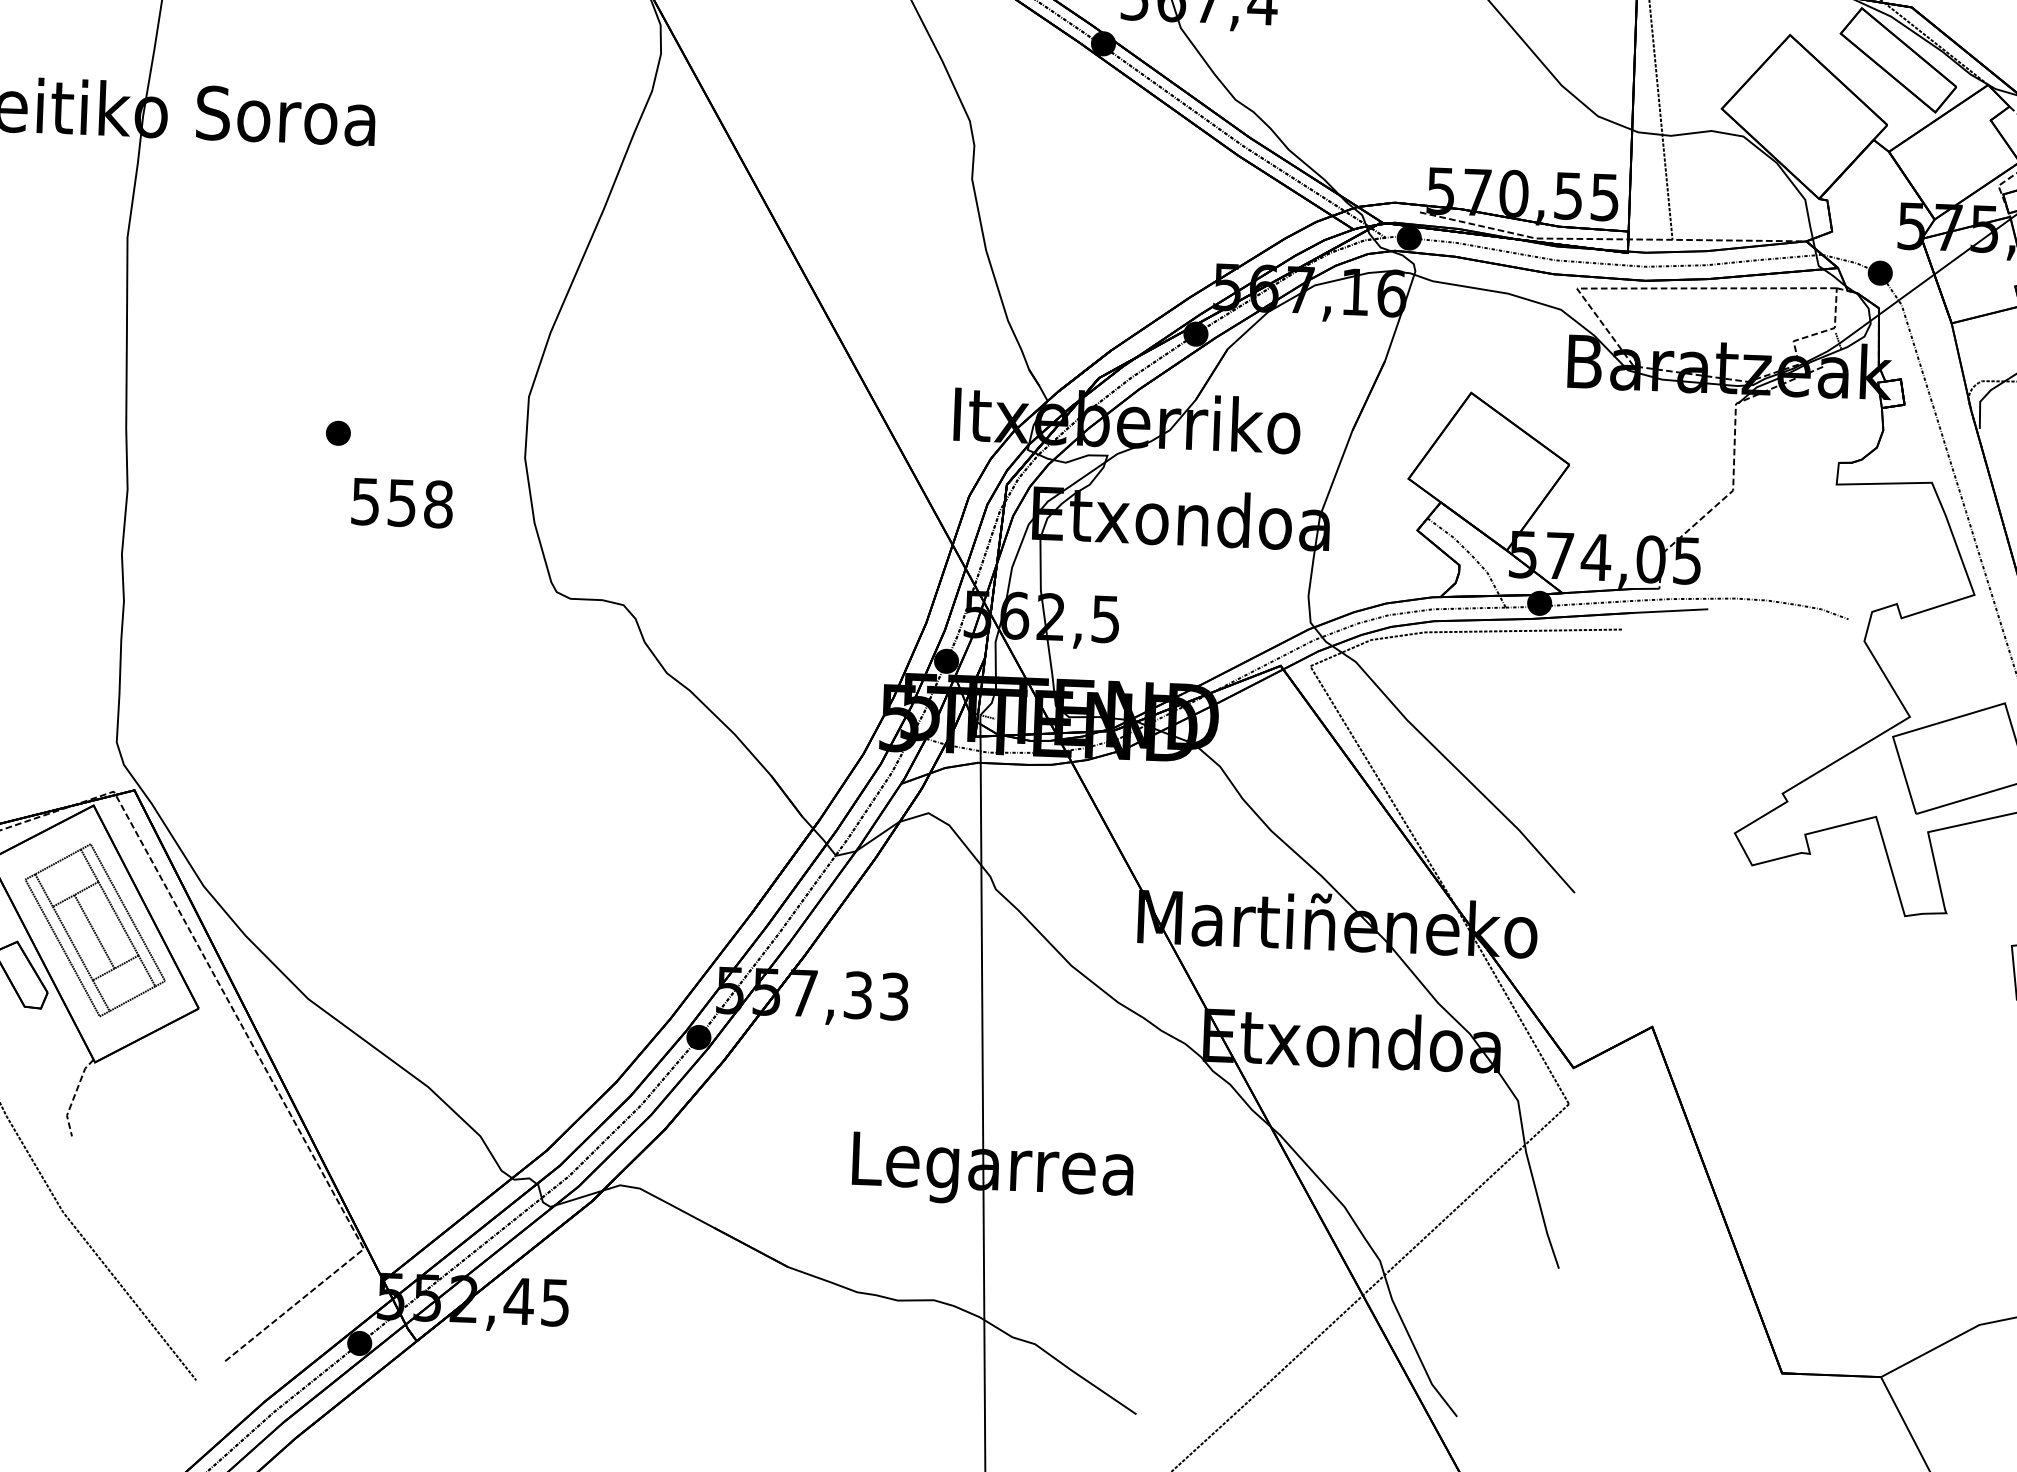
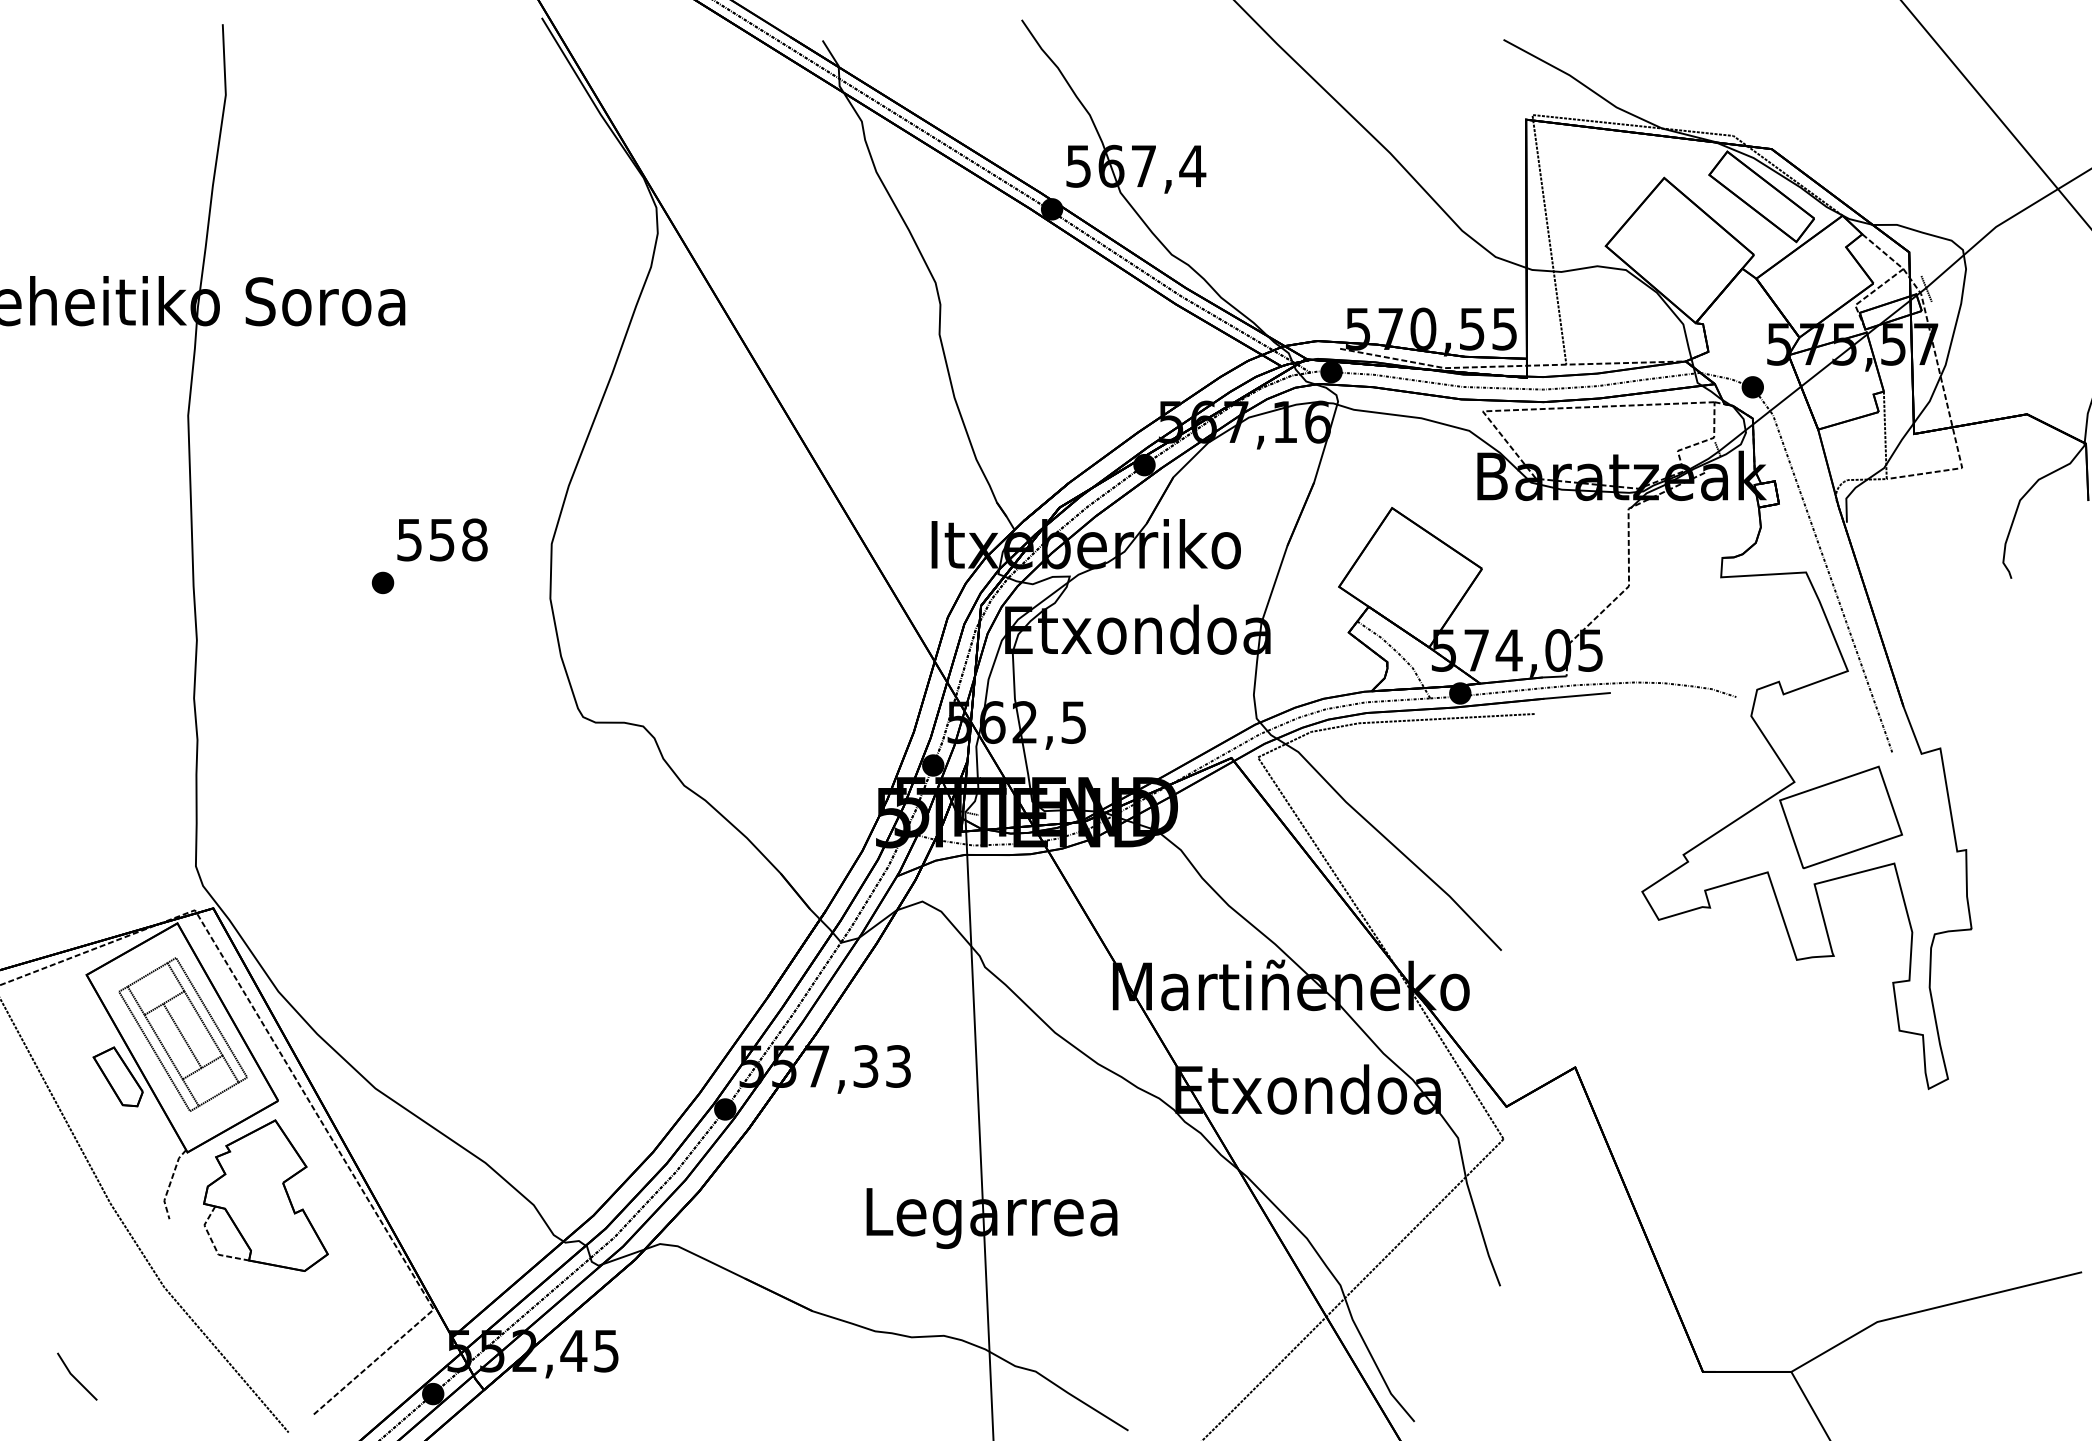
text: (402, 502) -> (442, 539), moved
part: (180, 1113) -> (265, 1195), added

